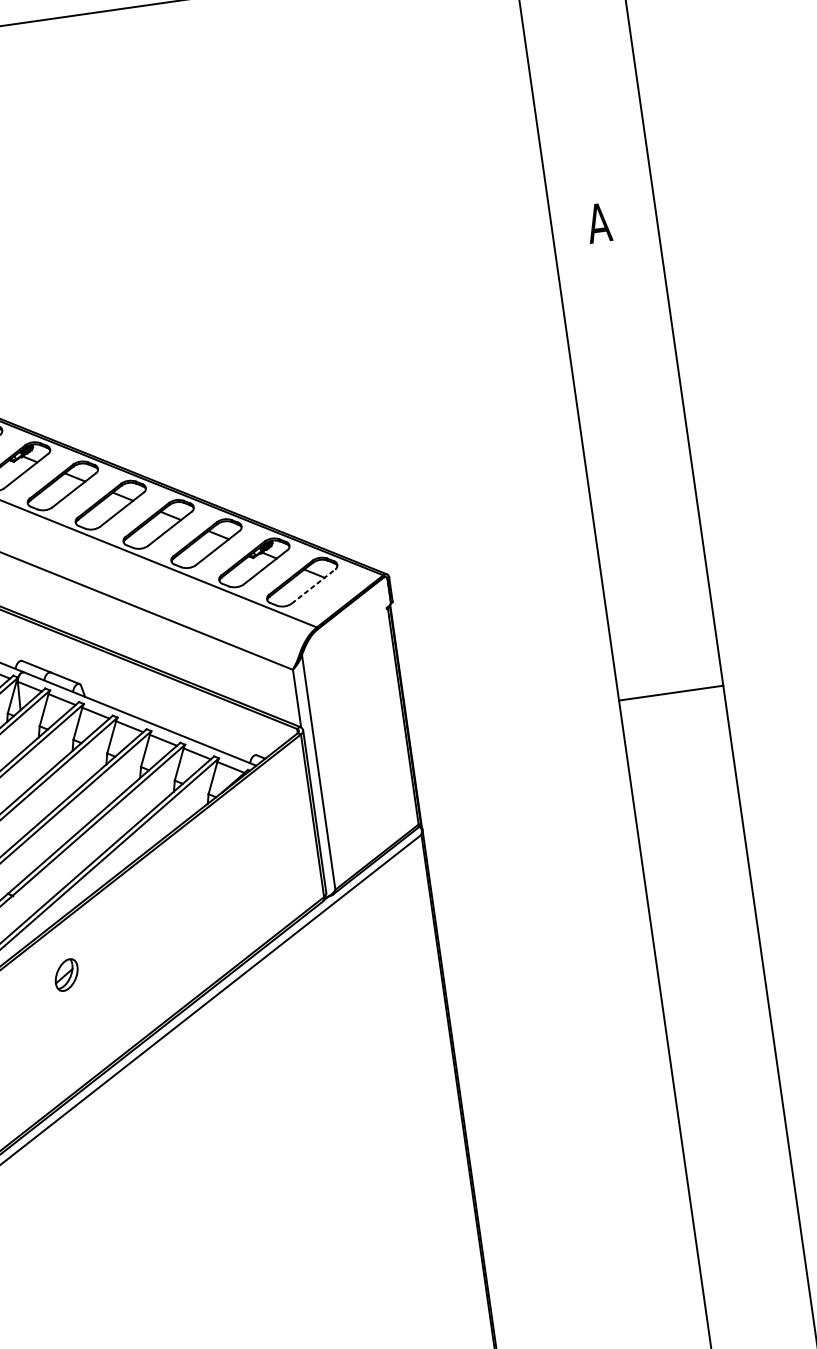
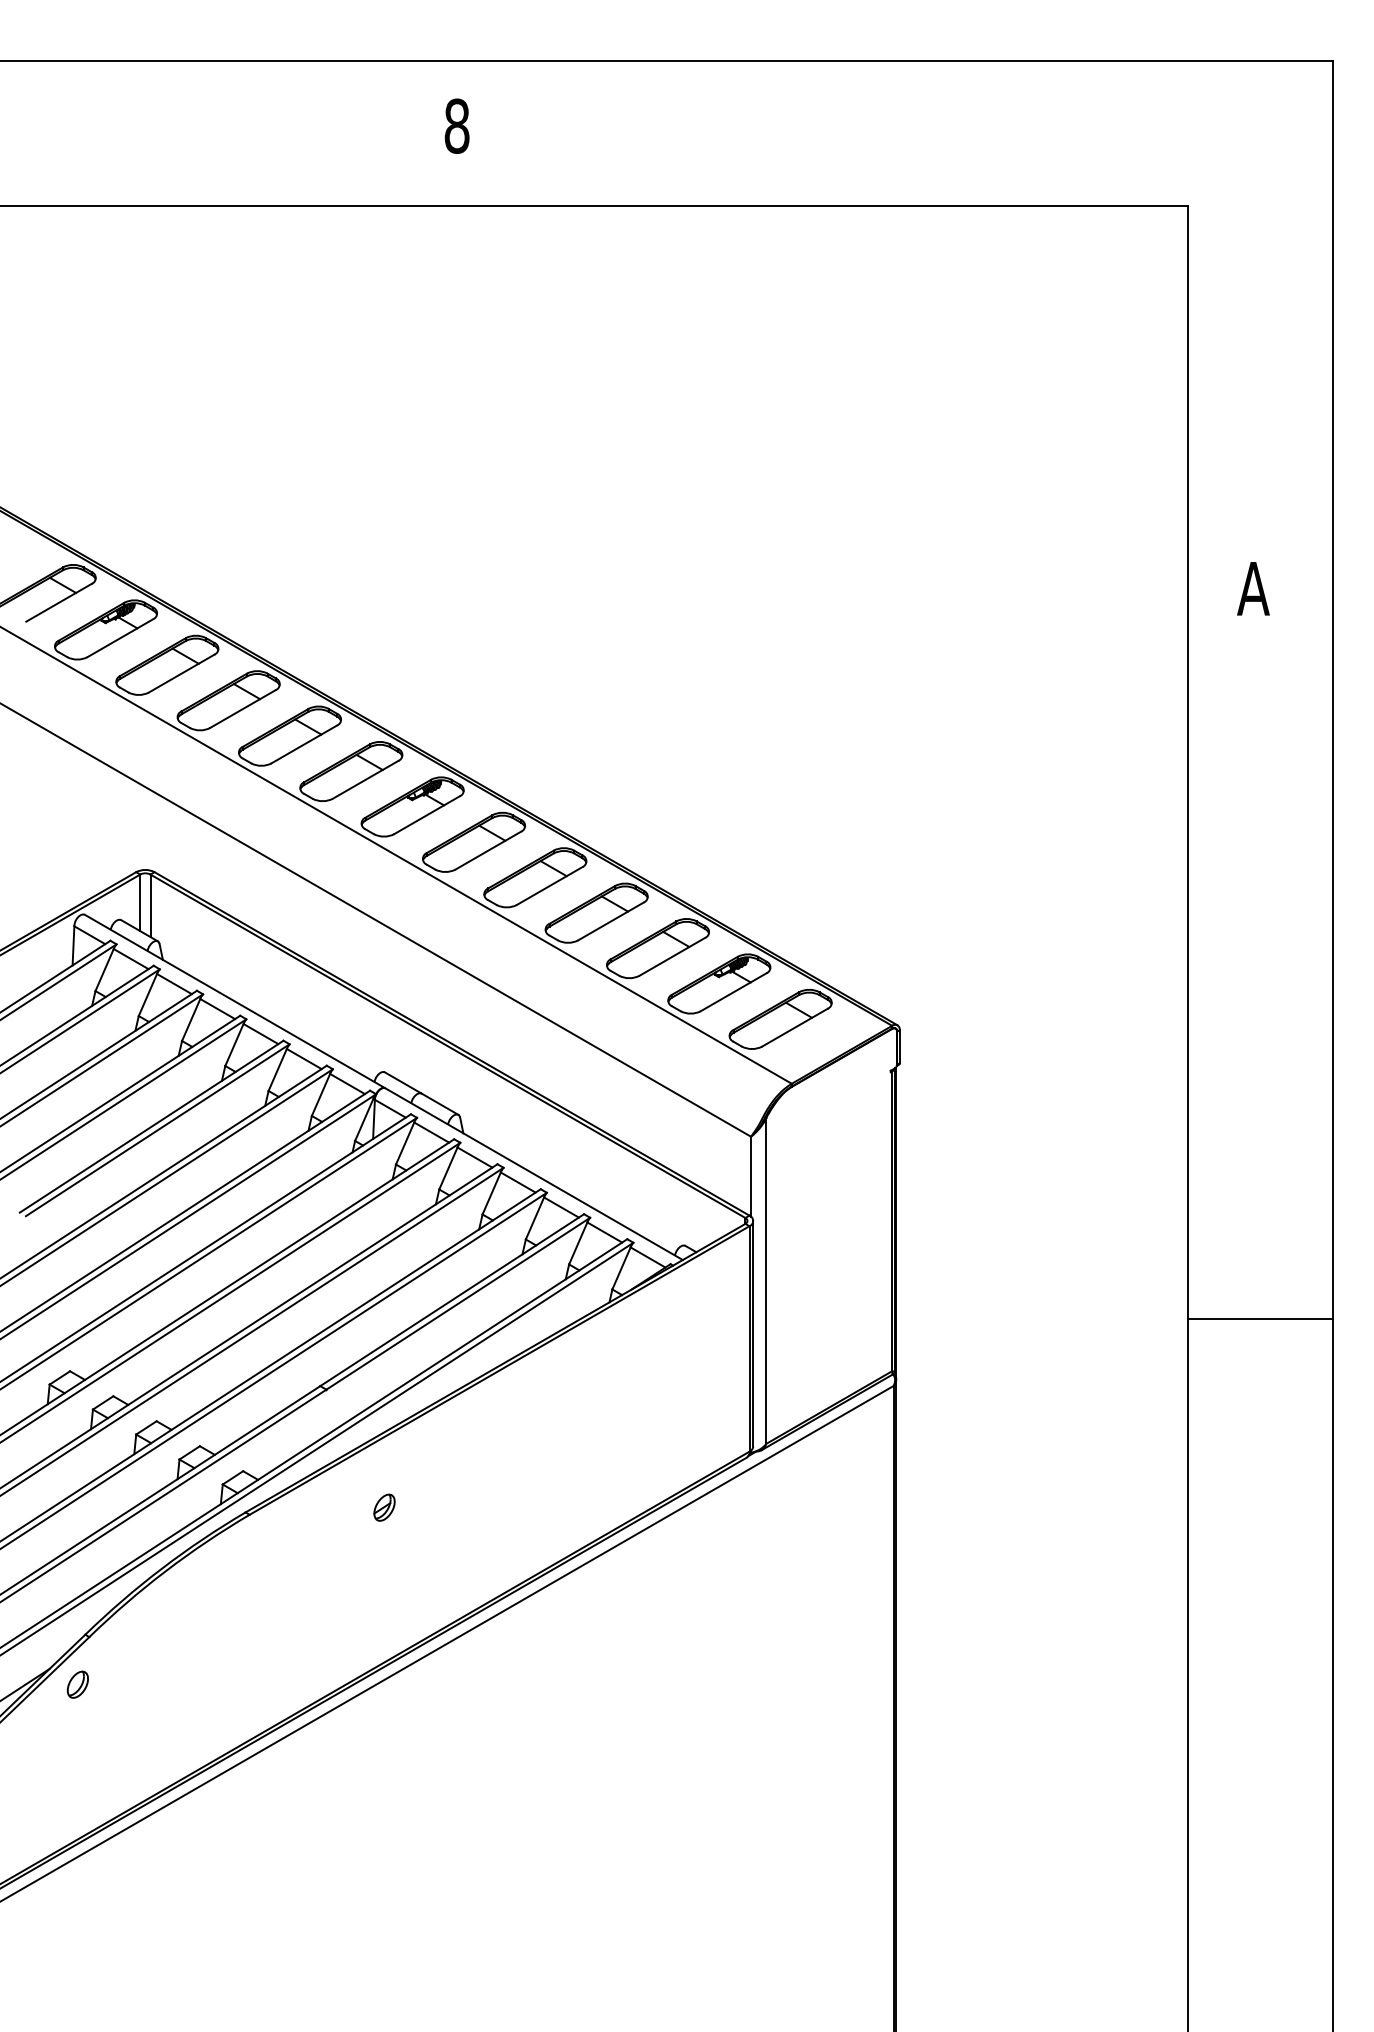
line: (313, 586) -> (794, 1027), dashed -> solid
line: (671, 693) -> (1260, 1318), moved
part: (66, 974) -> (384, 1507), size x0.62

